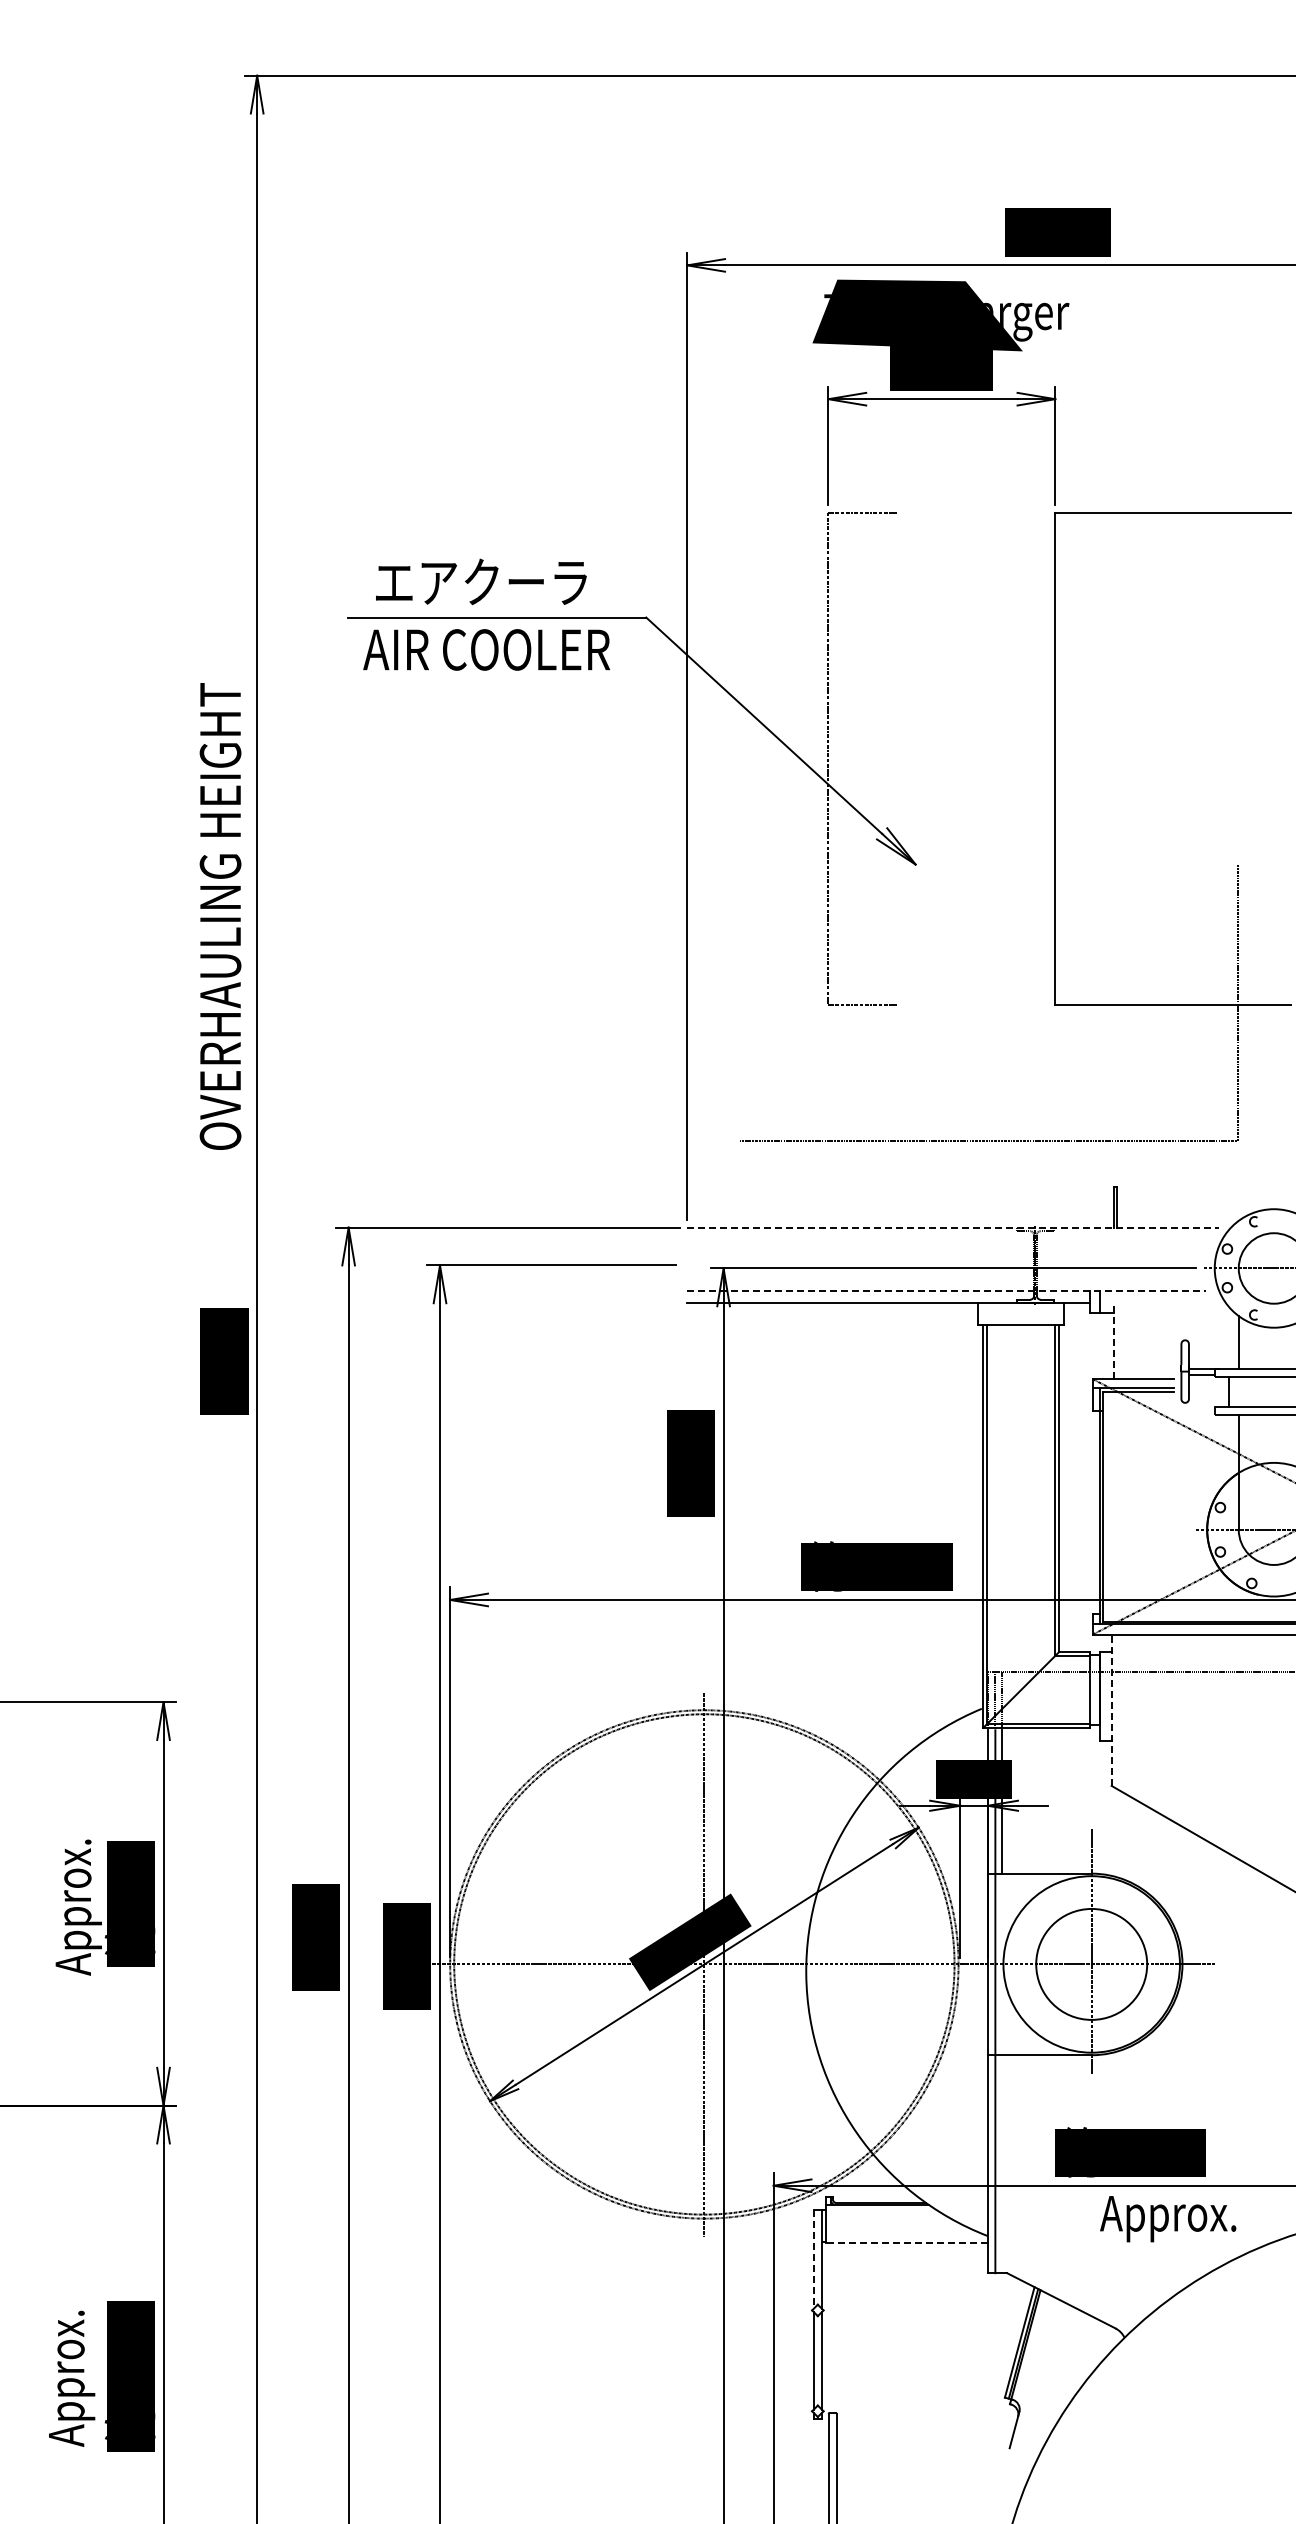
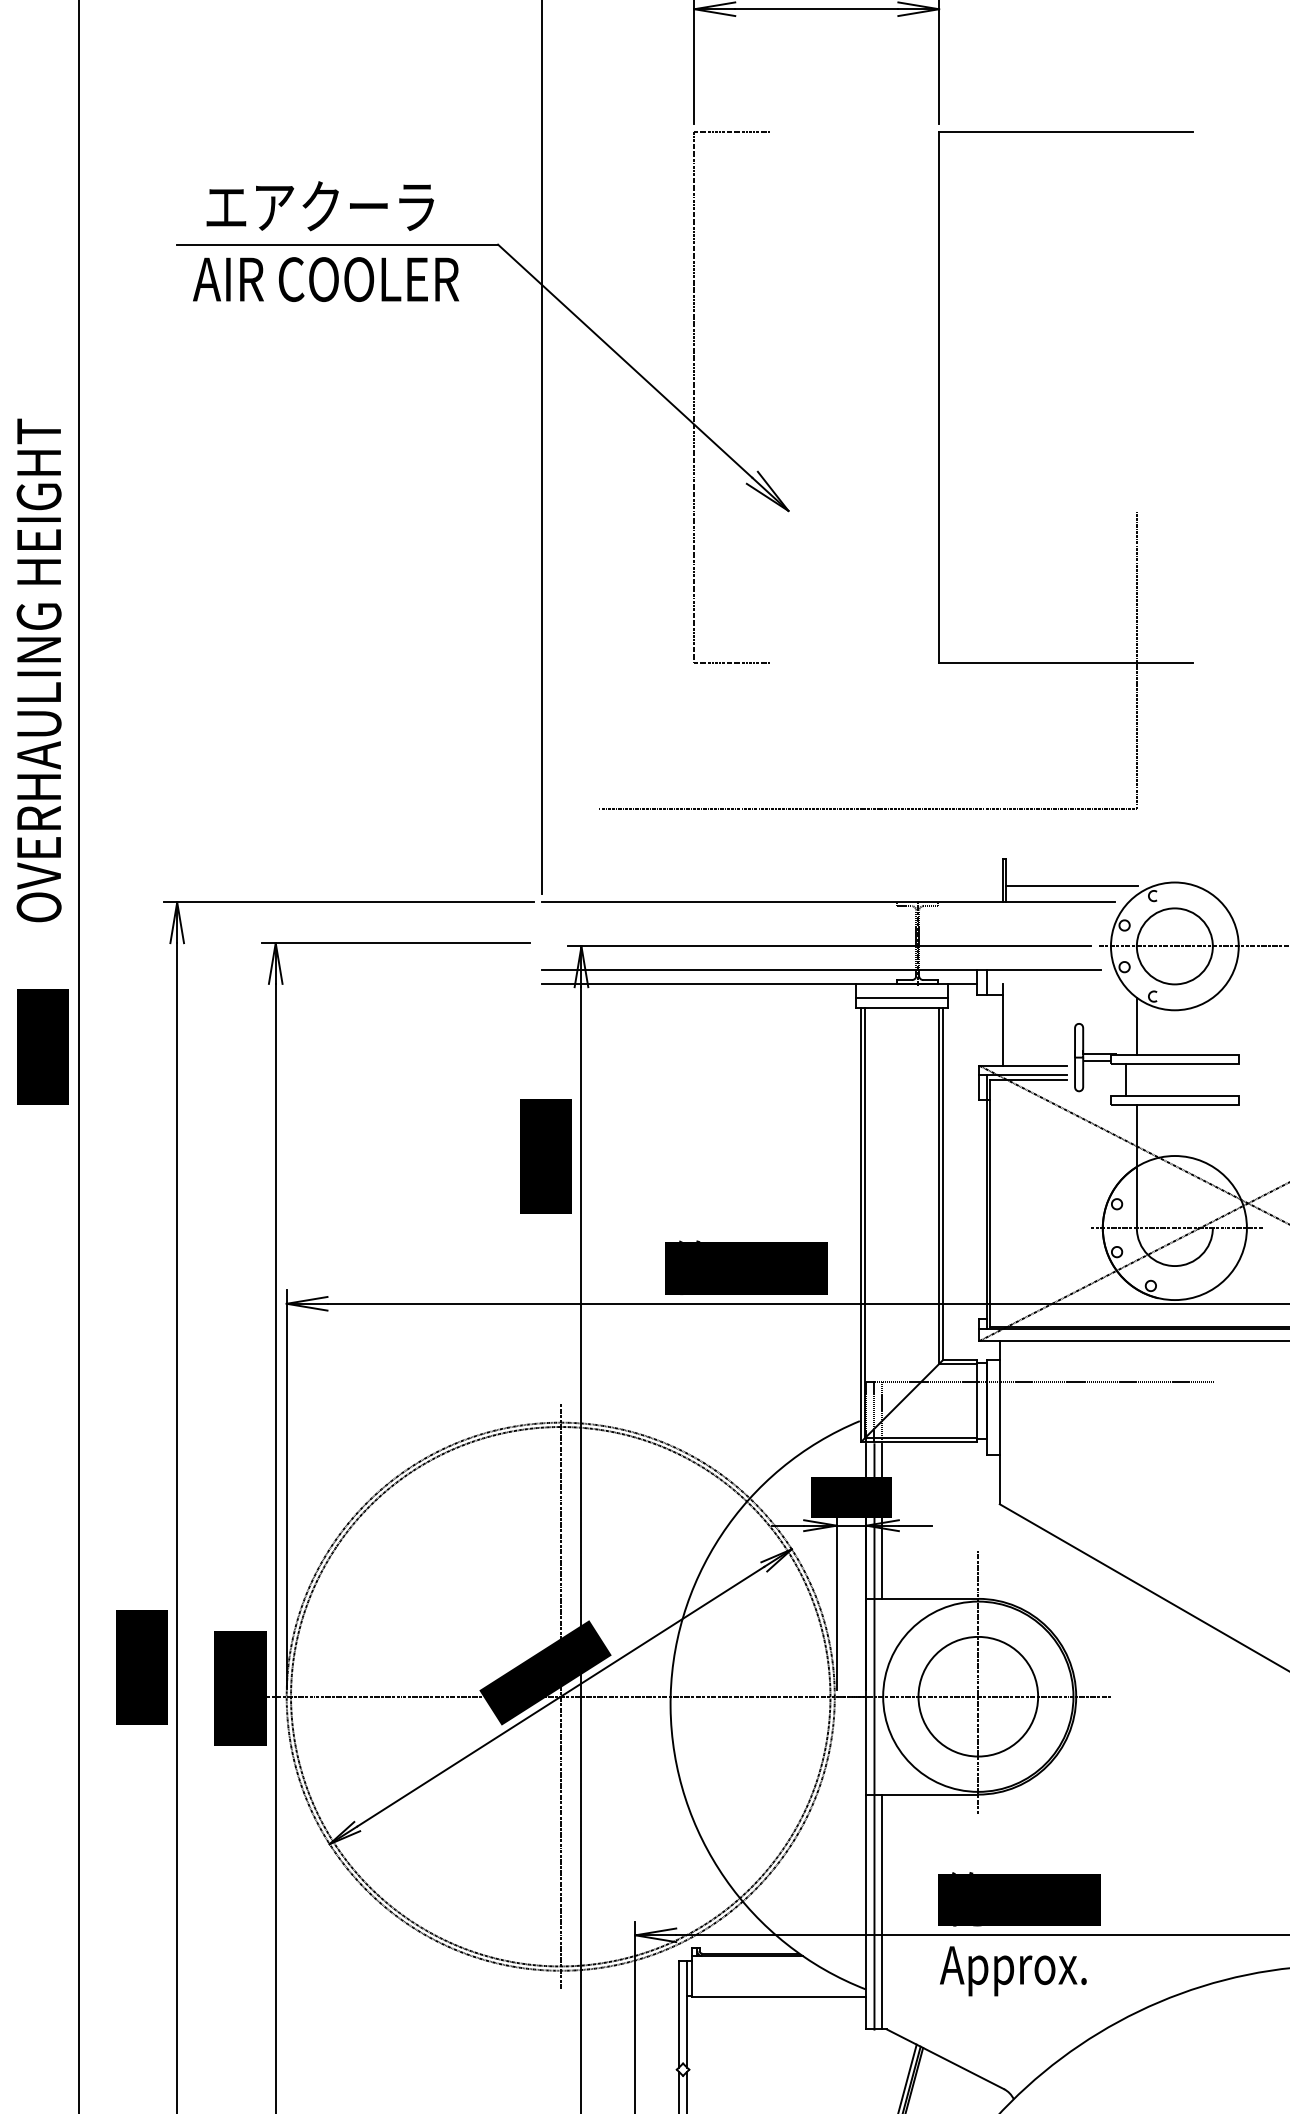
text: (220, 916) -> (39, 670), moved
line: (1178, 1212) -> (1071, 886), added
line: (952, 1227) -> (828, 902), dashed -> solid
line: (947, 1290) -> (822, 970), dashed -> solid
line: (1020, 1315) -> (901, 997), added
line: (1114, 1341) -> (1002, 1025), dashed -> solid
line: (1111, 1710) -> (999, 1422), dashed -> solid
line: (1002, 2164) -> (882, 1912), added
text: (1168, 2219) -> (1013, 1971), moved
line: (907, 2242) -> (779, 1996), dashed -> solid
line: (813, 2259) -> (678, 2014), dashed -> solid

